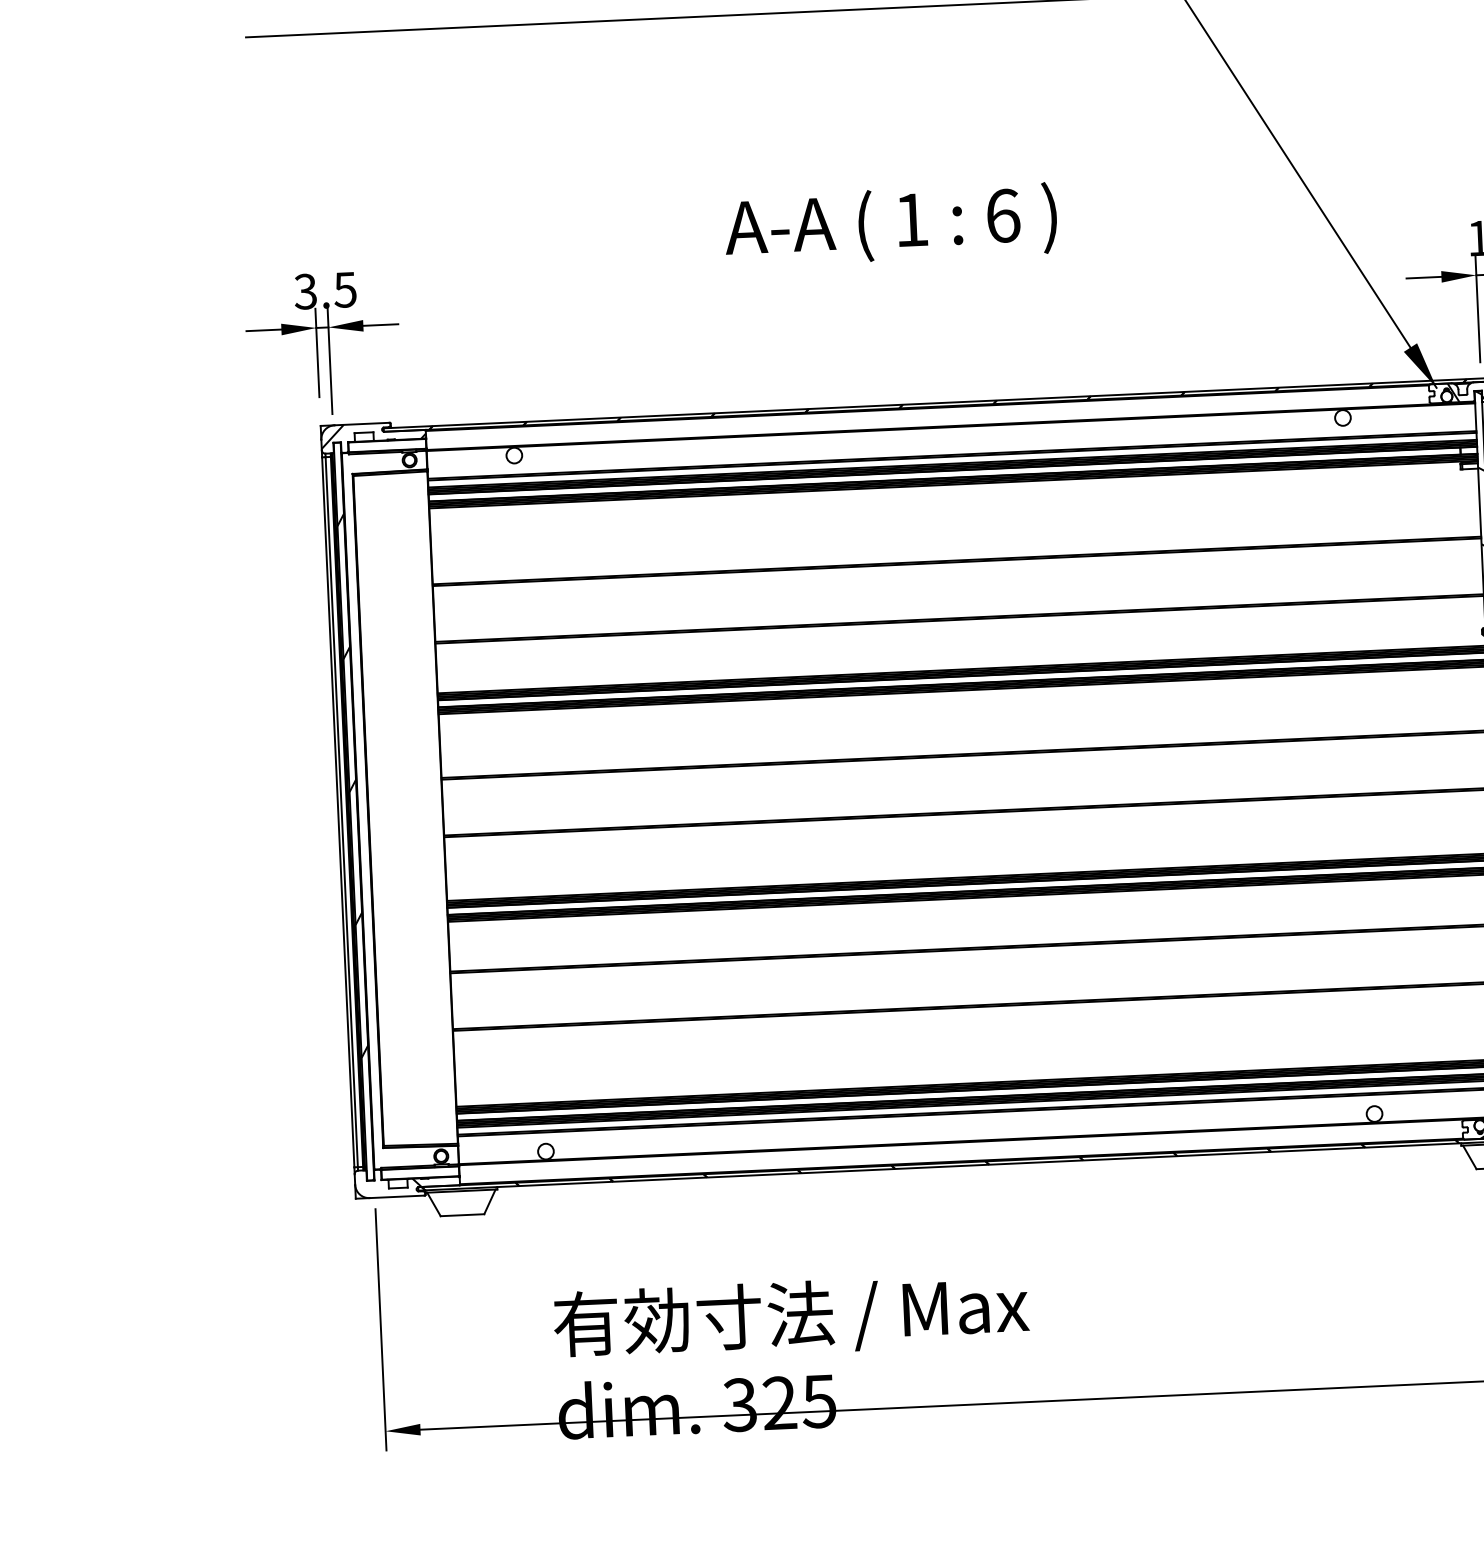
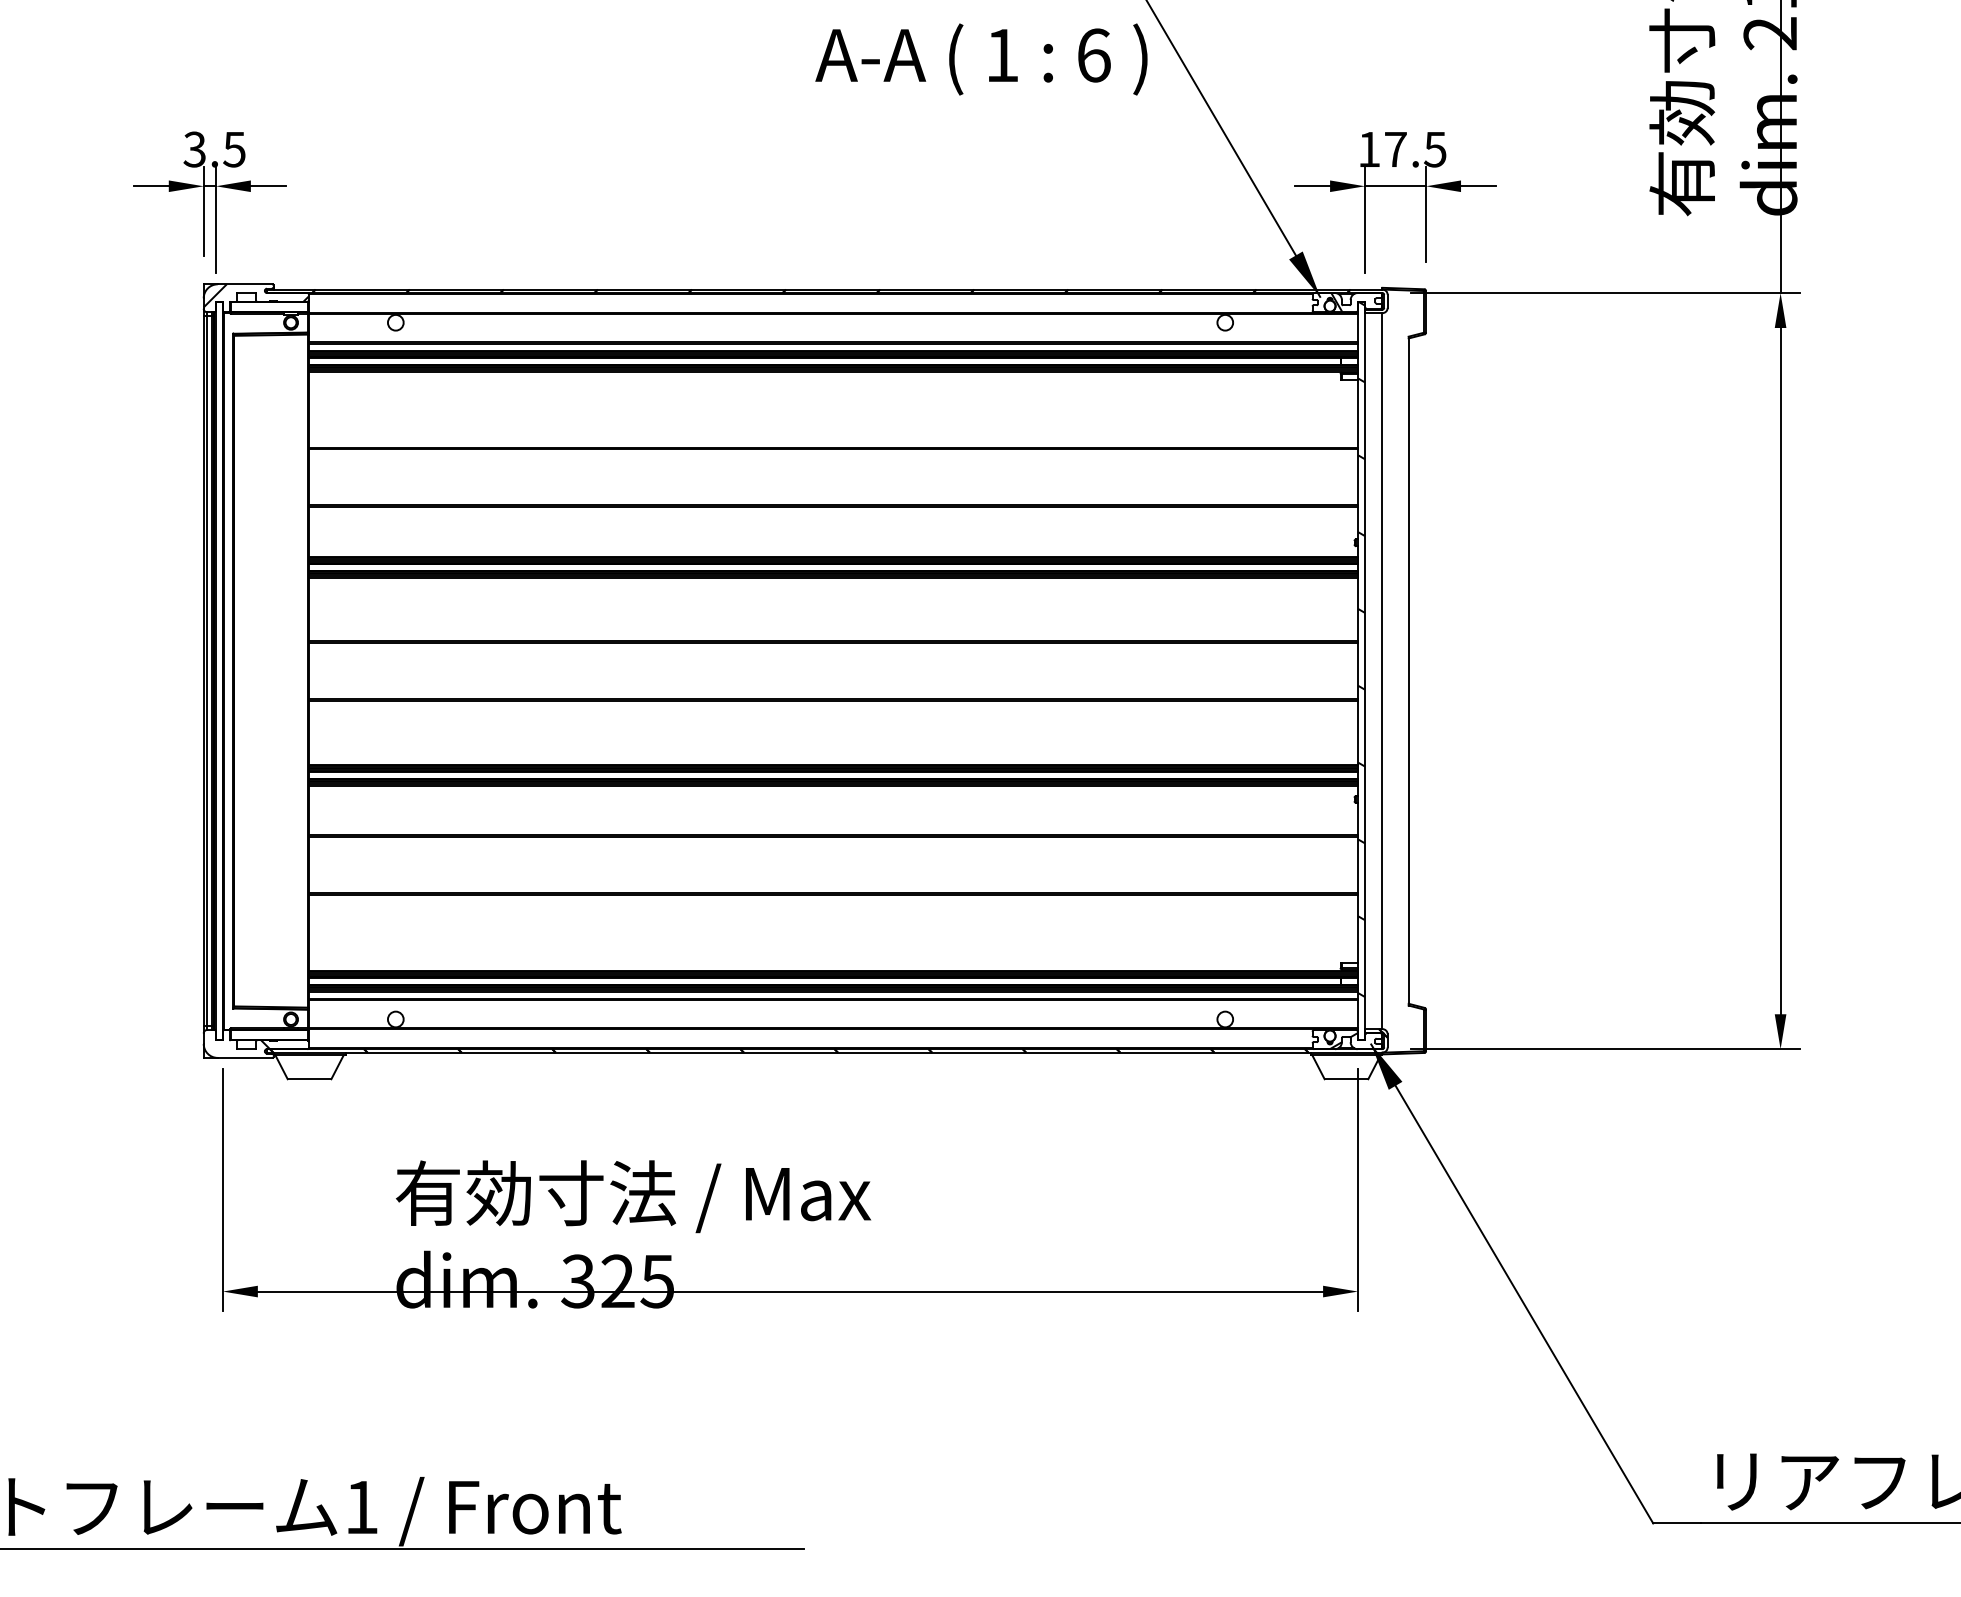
text: (890, 225) -> (981, 59), moved
hatch: (354, 846) -> (218, 706), removed

